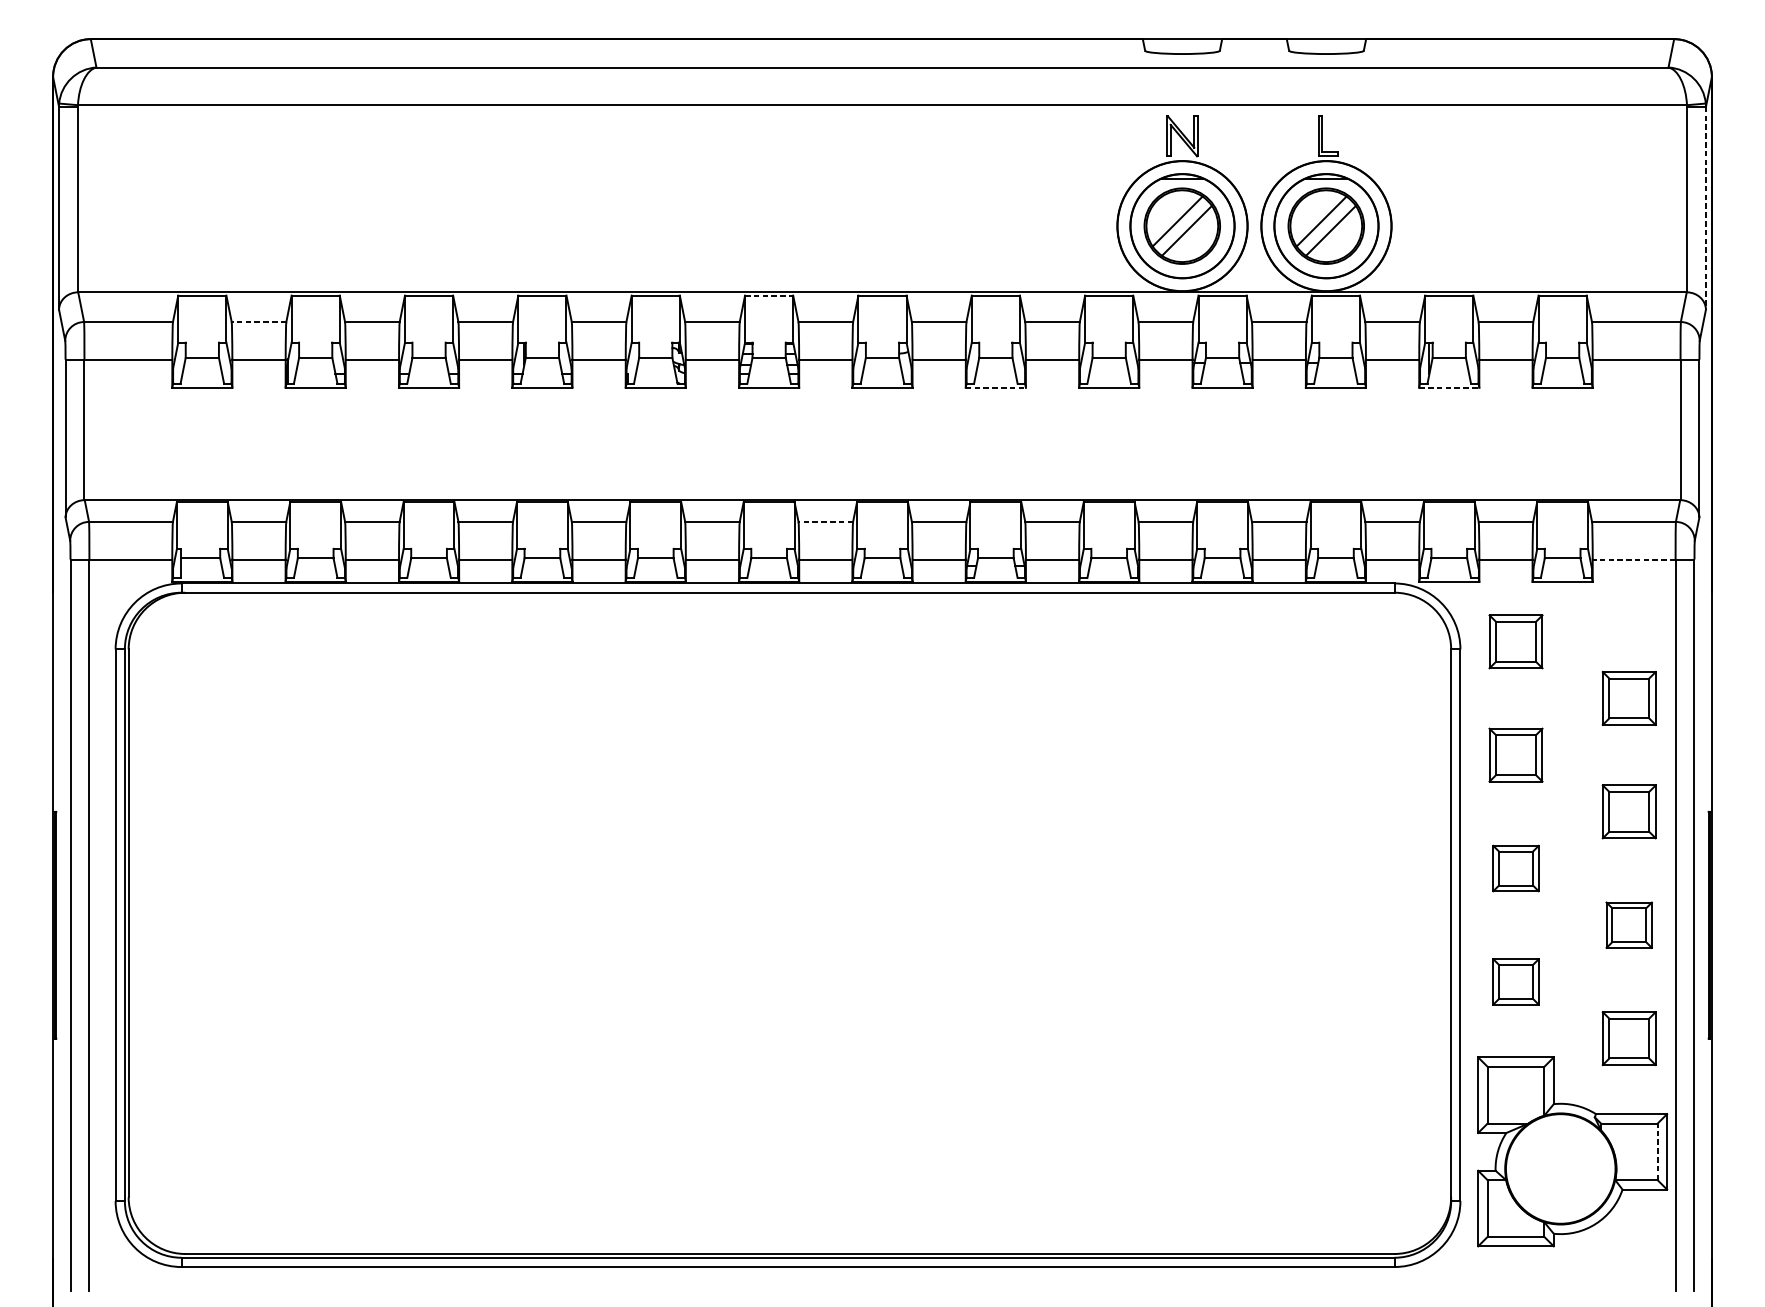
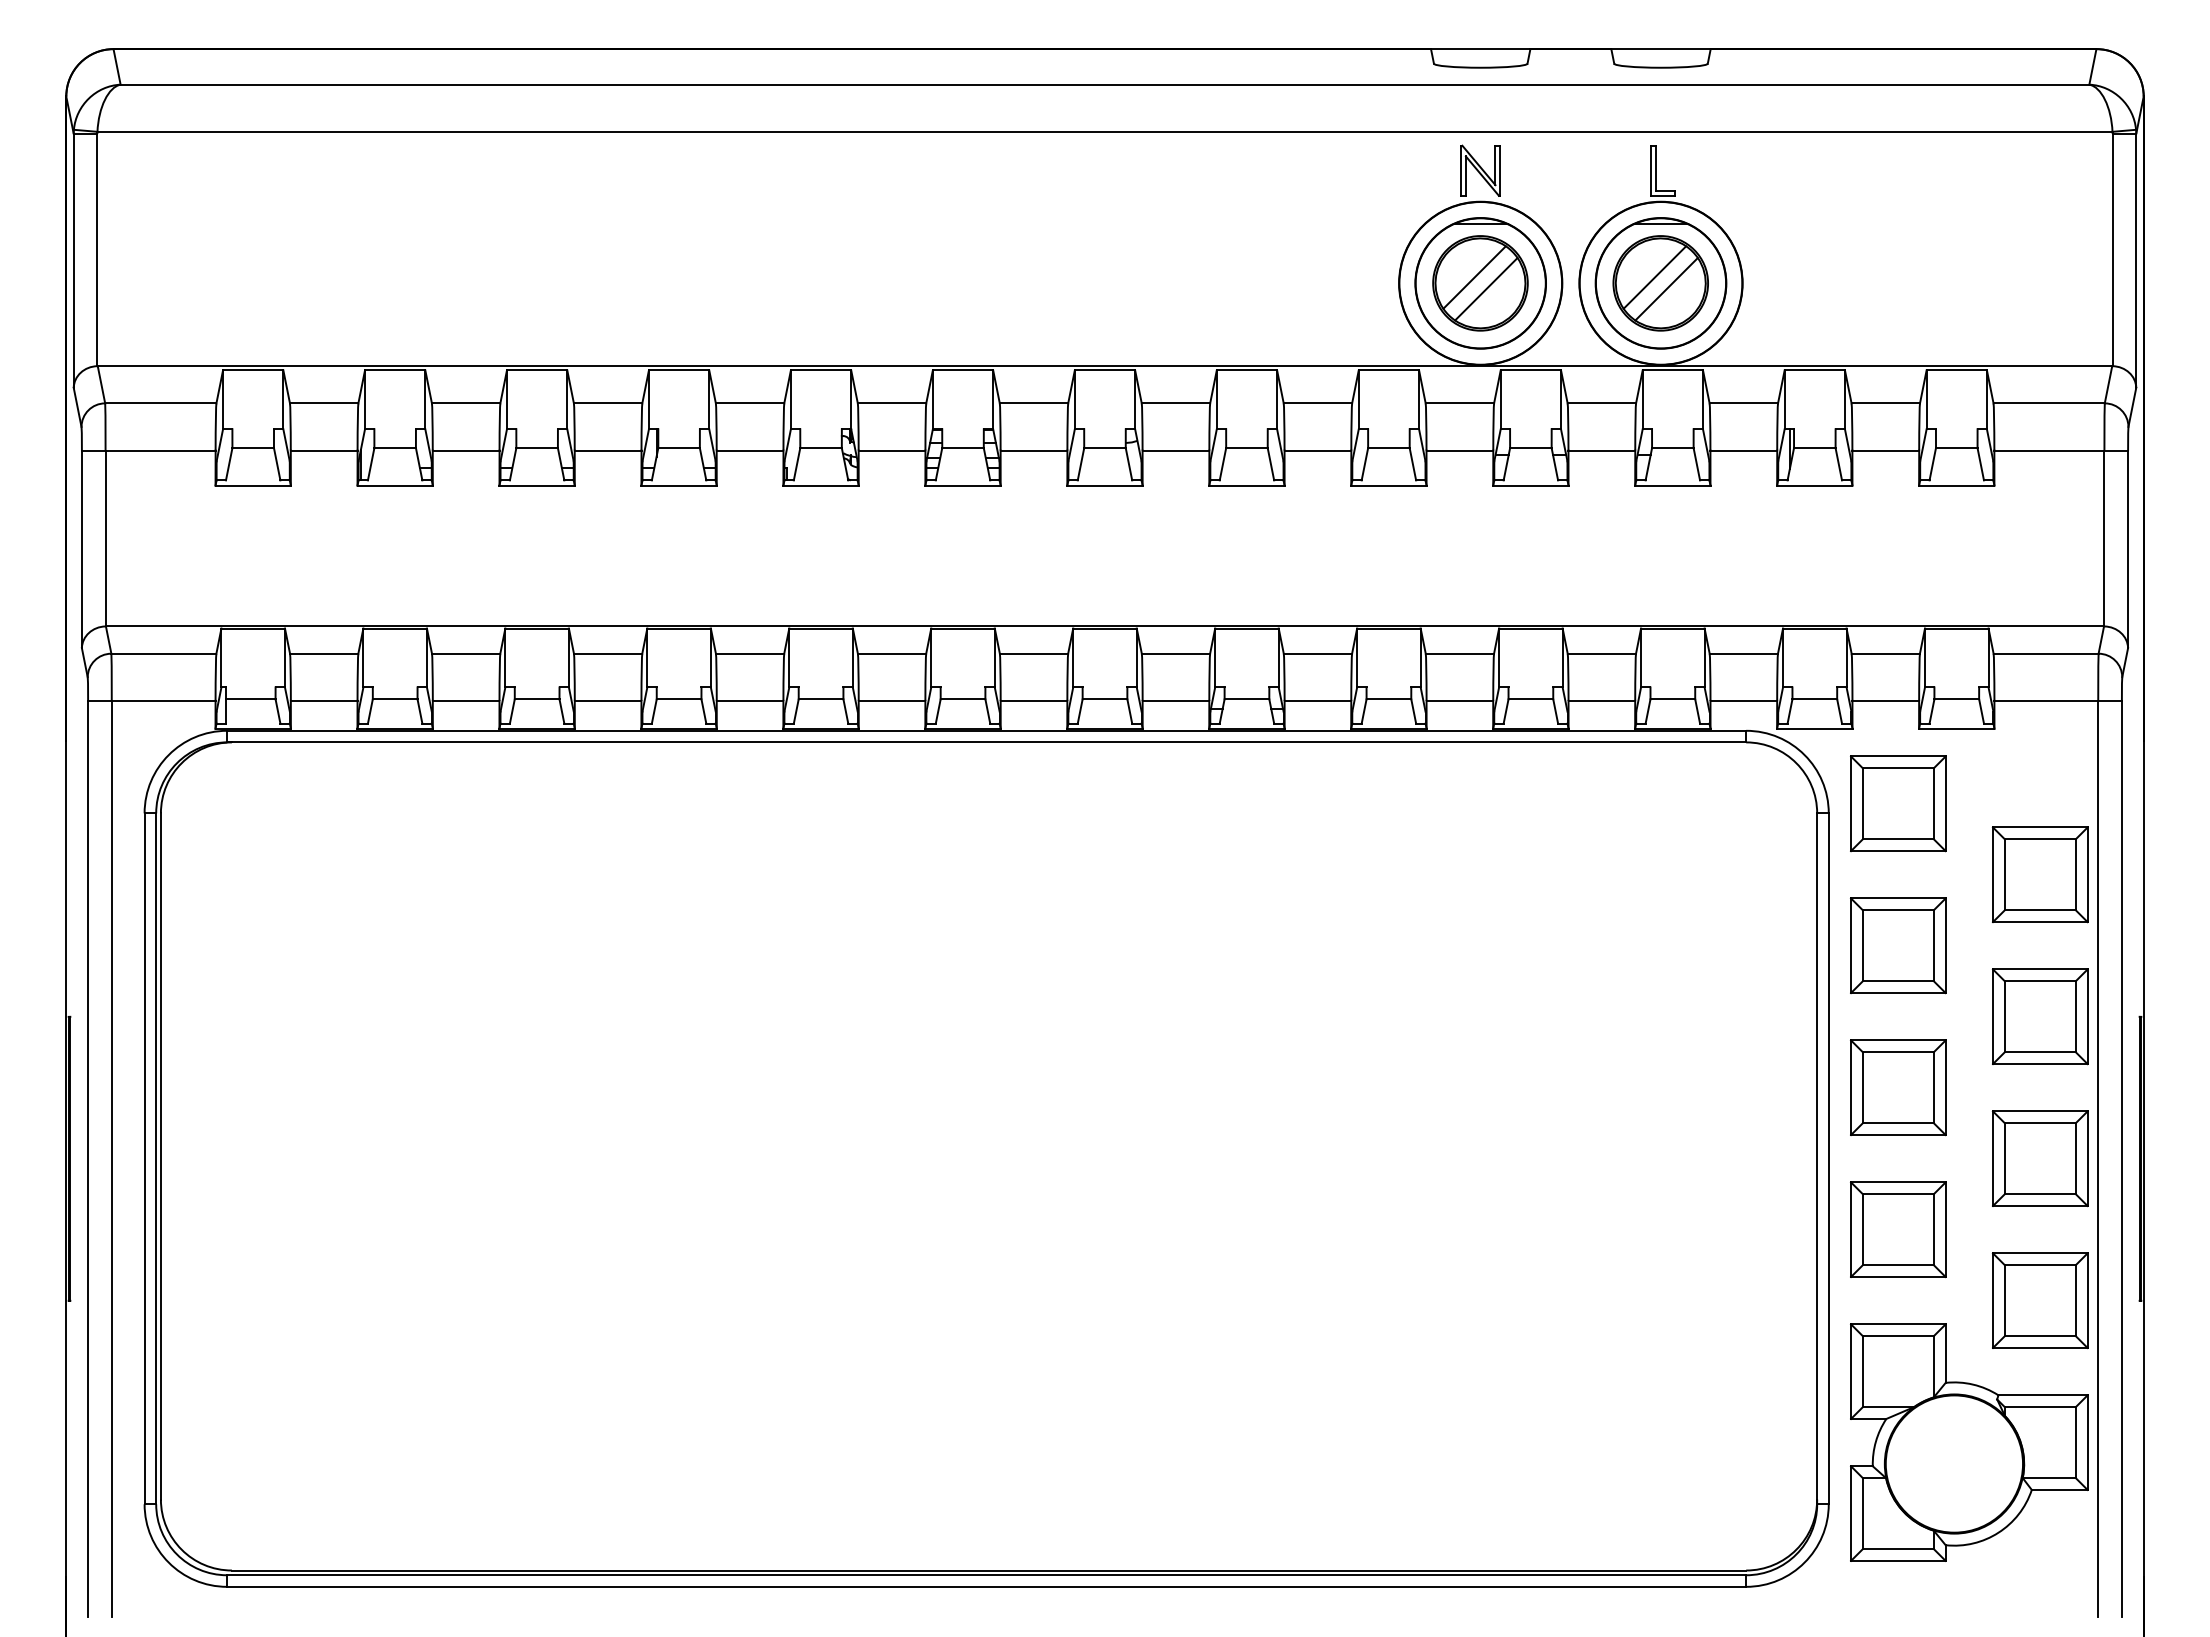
line: (1706, 208) -> (2136, 261), dashed -> solid
line: (769, 295) -> (963, 370), dashed -> solid
line: (258, 322) -> (323, 403), dashed -> solid
line: (995, 387) -> (1246, 485), dashed -> solid
line: (1449, 387) -> (1814, 485), dashed -> solid
line: (825, 521) -> (1033, 653), dashed -> solid
line: (1634, 559) -> (2046, 700), dashed -> solid
part: (1516, 641) -> (1898, 803), size x1.43
part: (1628, 698) -> (2039, 874), size x1.43
part: (1516, 754) -> (1898, 945), size x1.43
part: (1628, 811) -> (2039, 1016), size x1.43
part: (1516, 868) -> (1898, 1087), size x1.67
part: (1628, 924) -> (2039, 1158), size x1.67
part: (1516, 981) -> (1898, 1229), size x1.67
part: (1628, 1038) -> (2039, 1300), size x1.43
line: (1657, 1151) -> (2075, 1442), dashed -> solid

